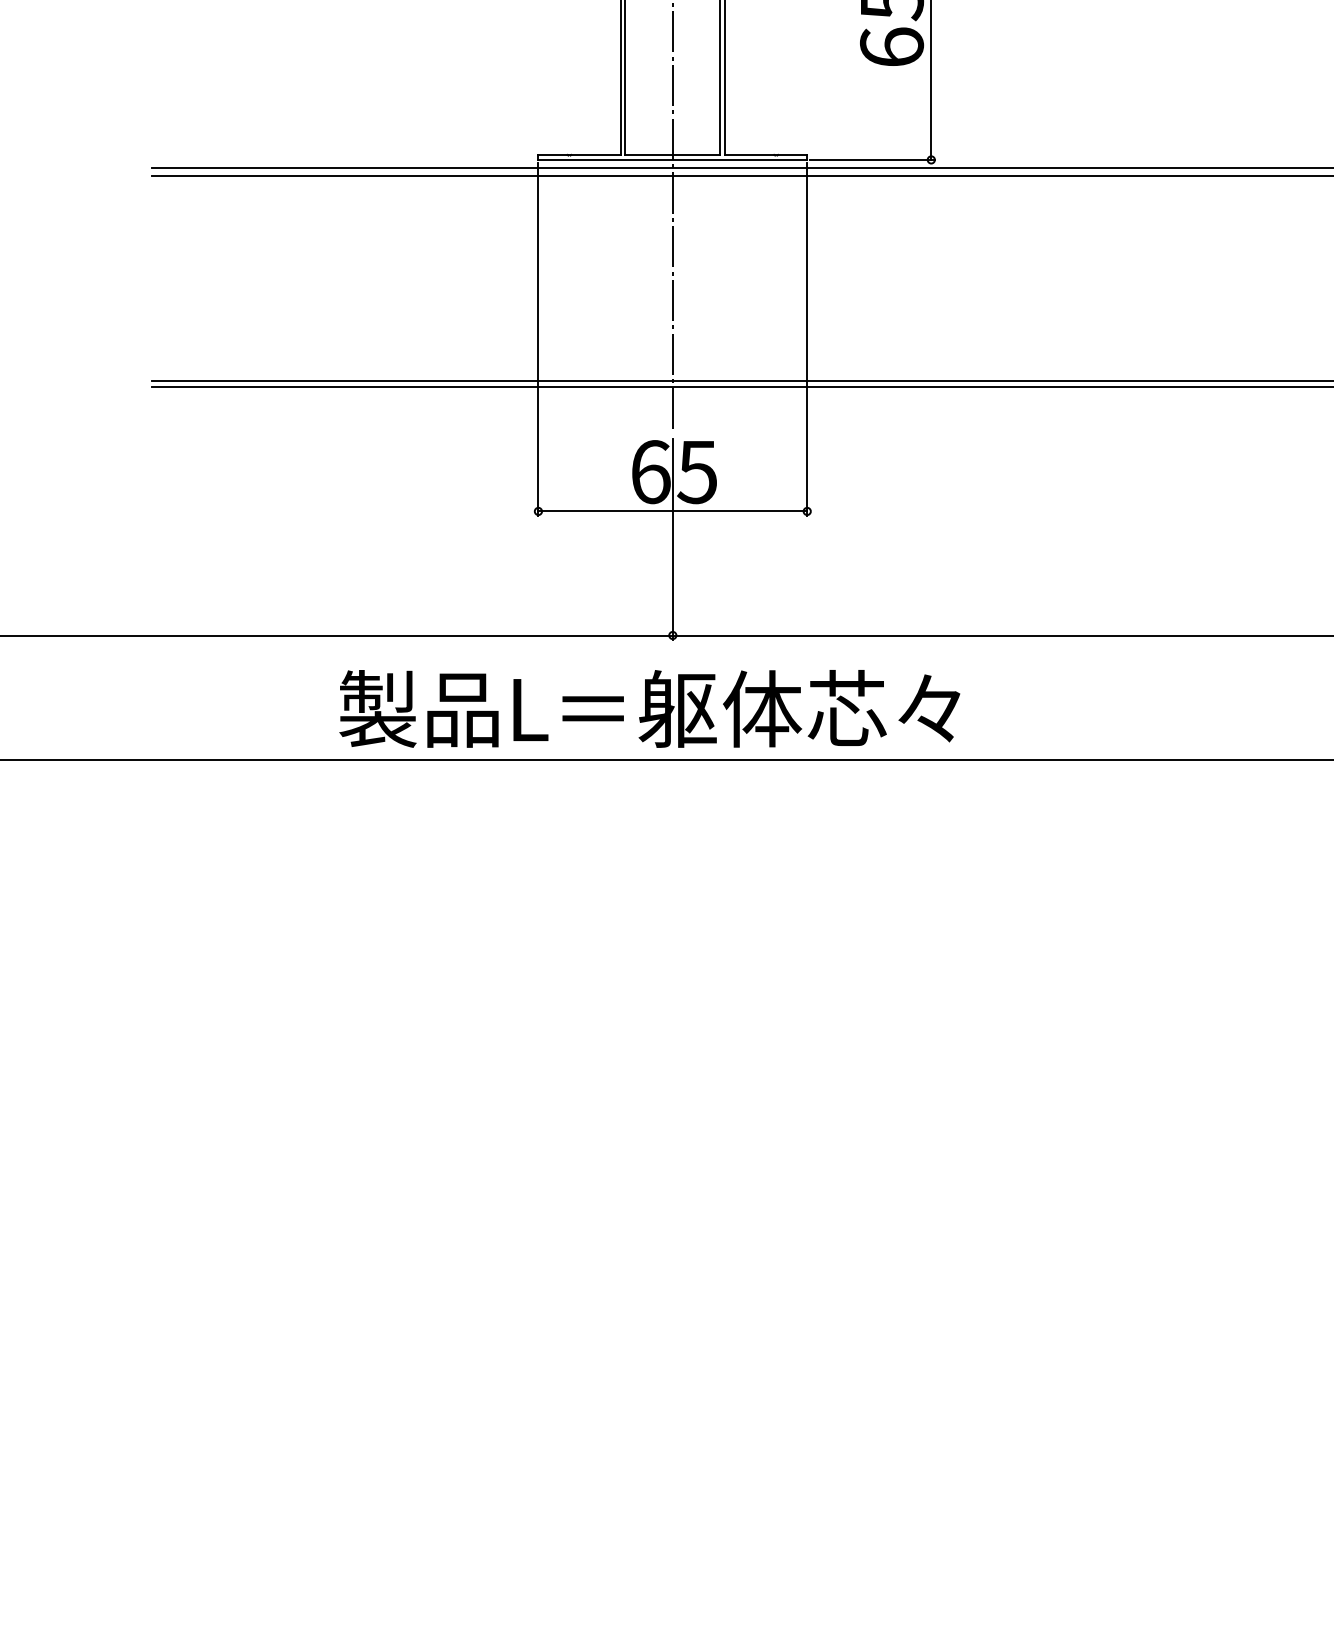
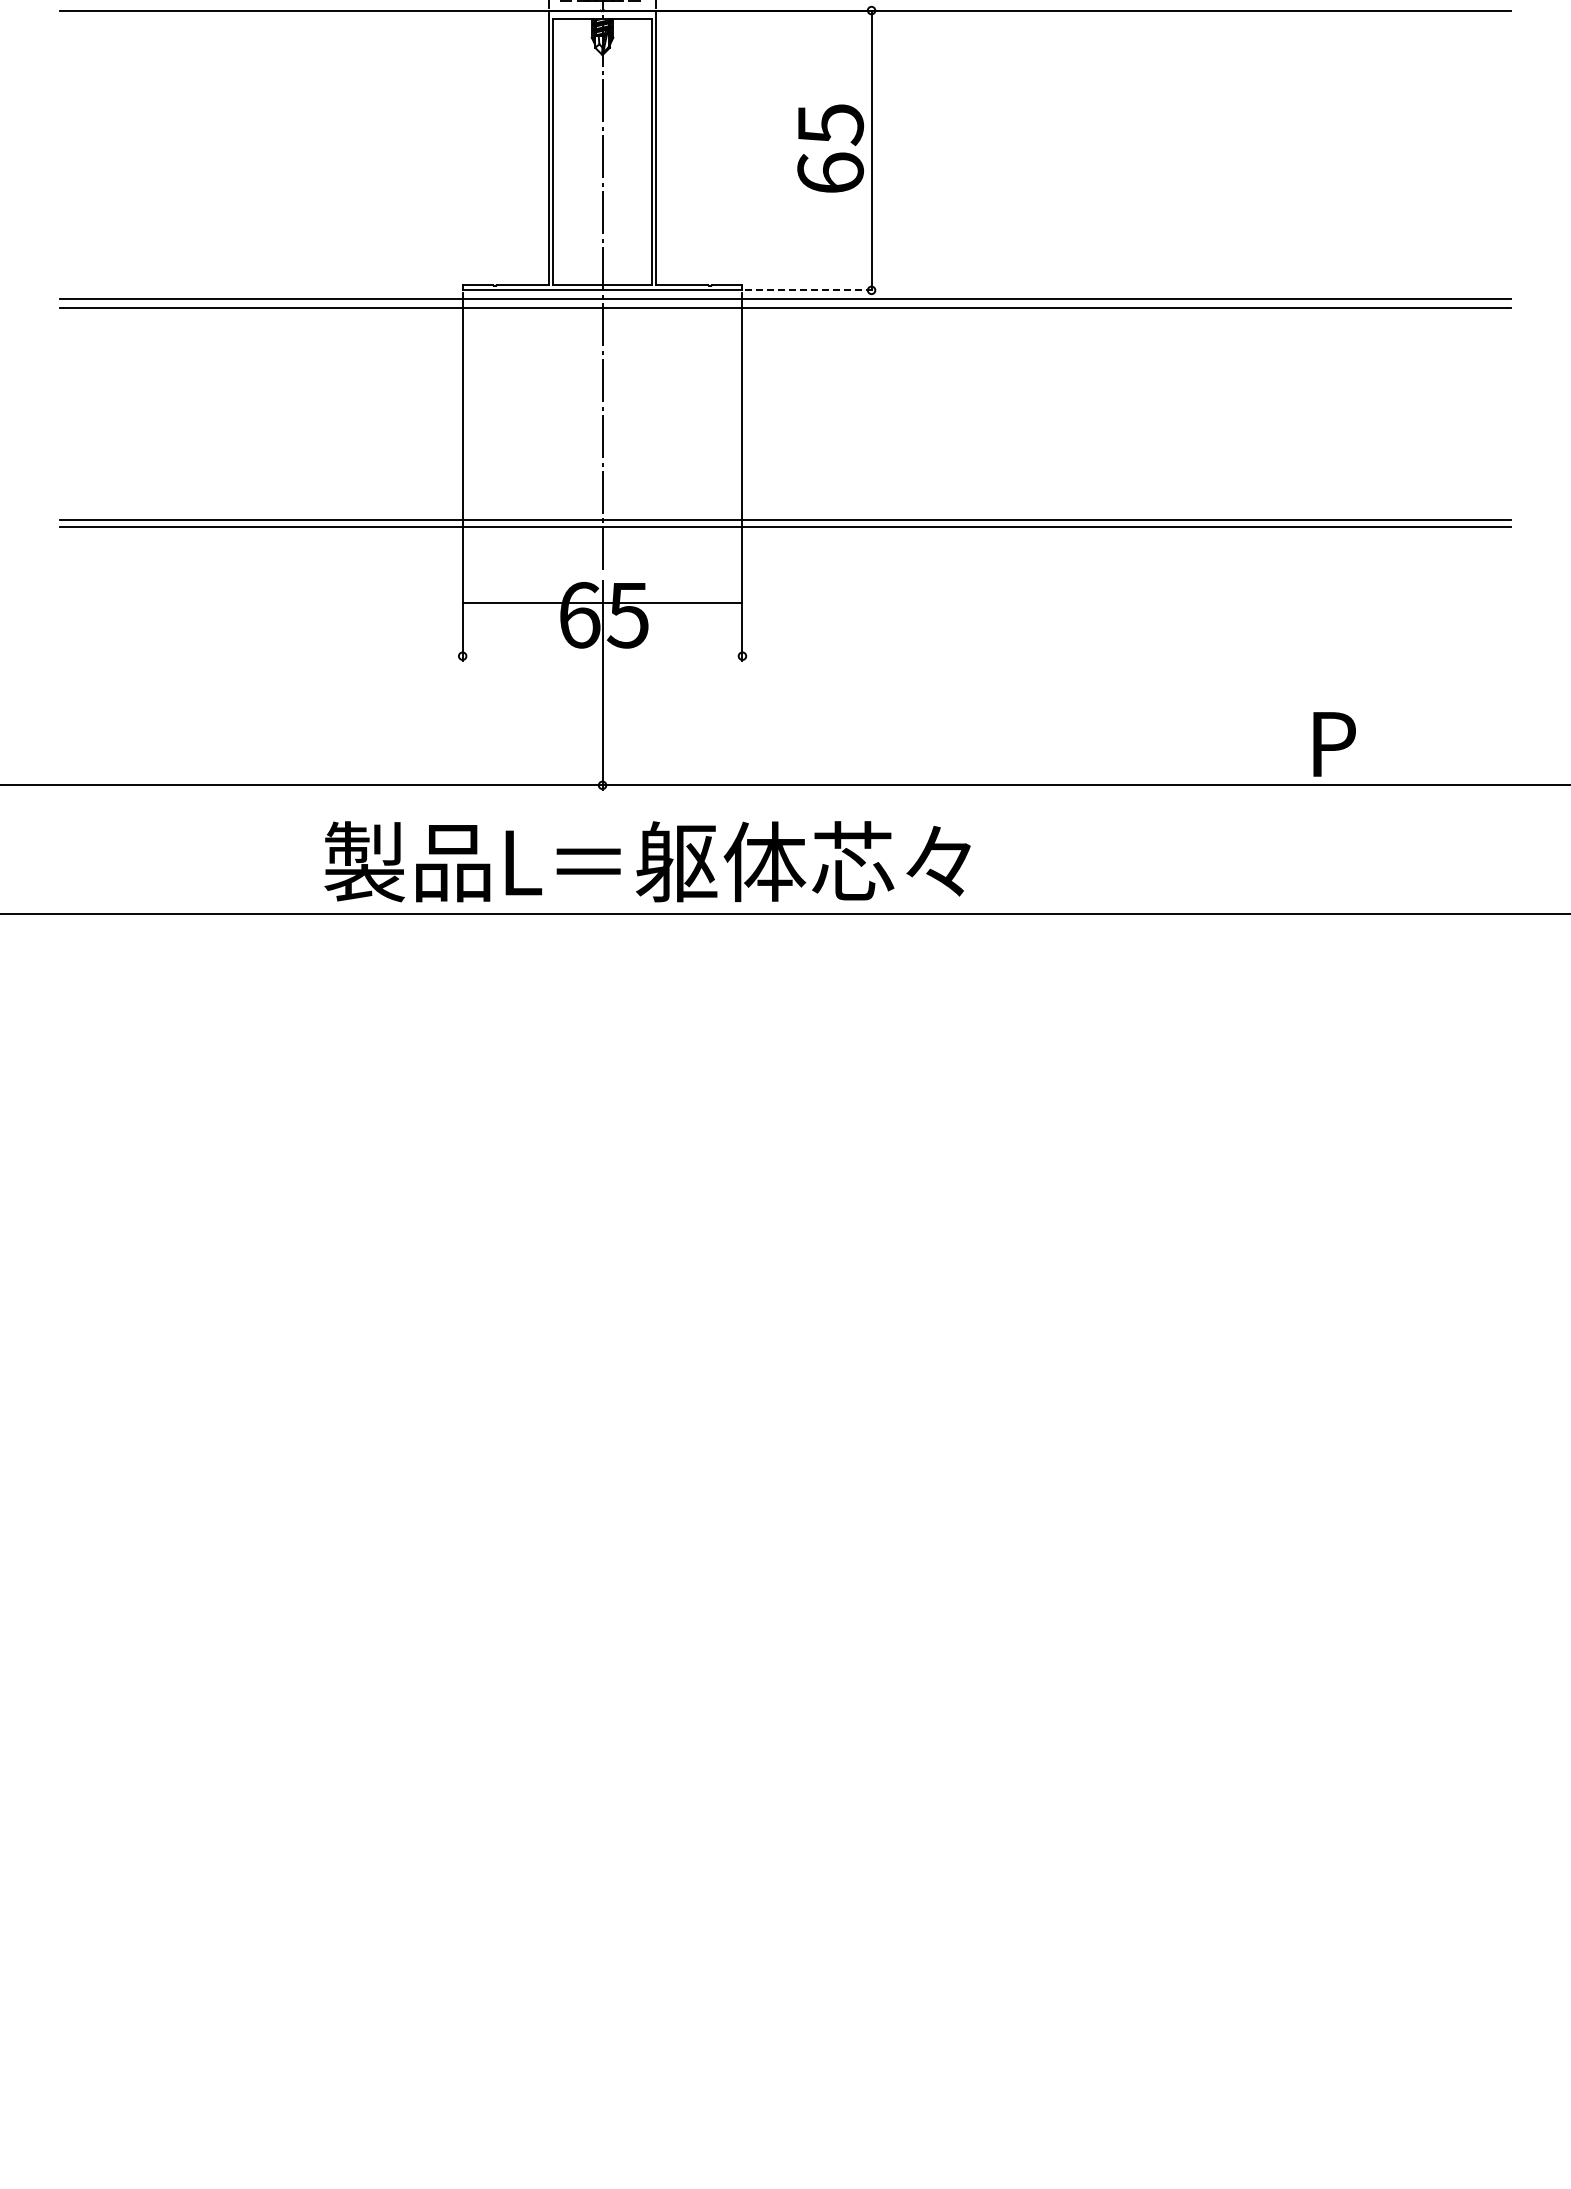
line: (873, 160) -> (811, 290), solid -> dashed
line: (672, 511) -> (602, 603), moved
text: (649, 708) -> (647, 861), moved

